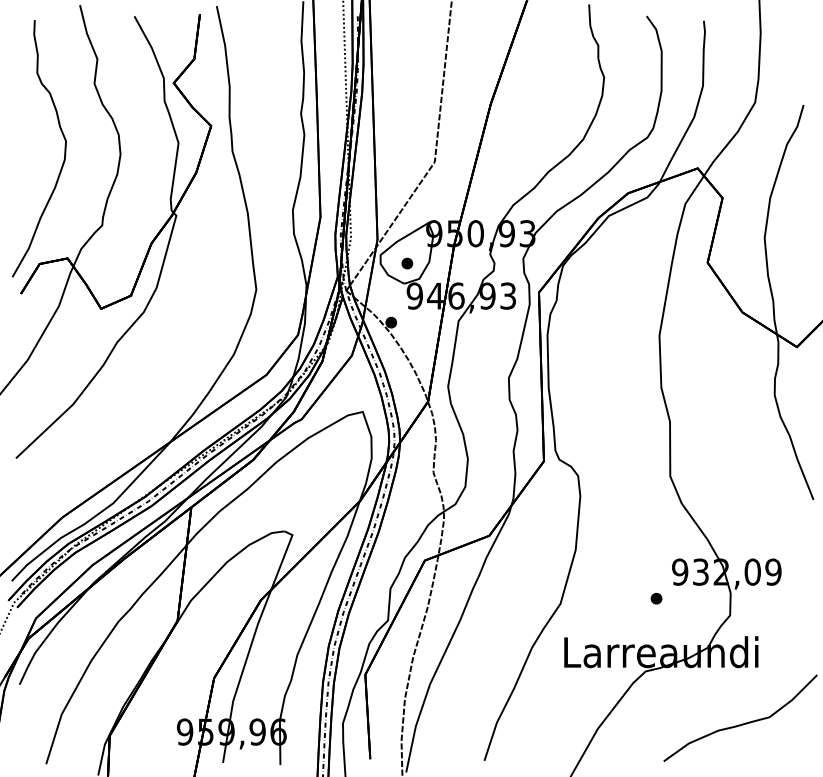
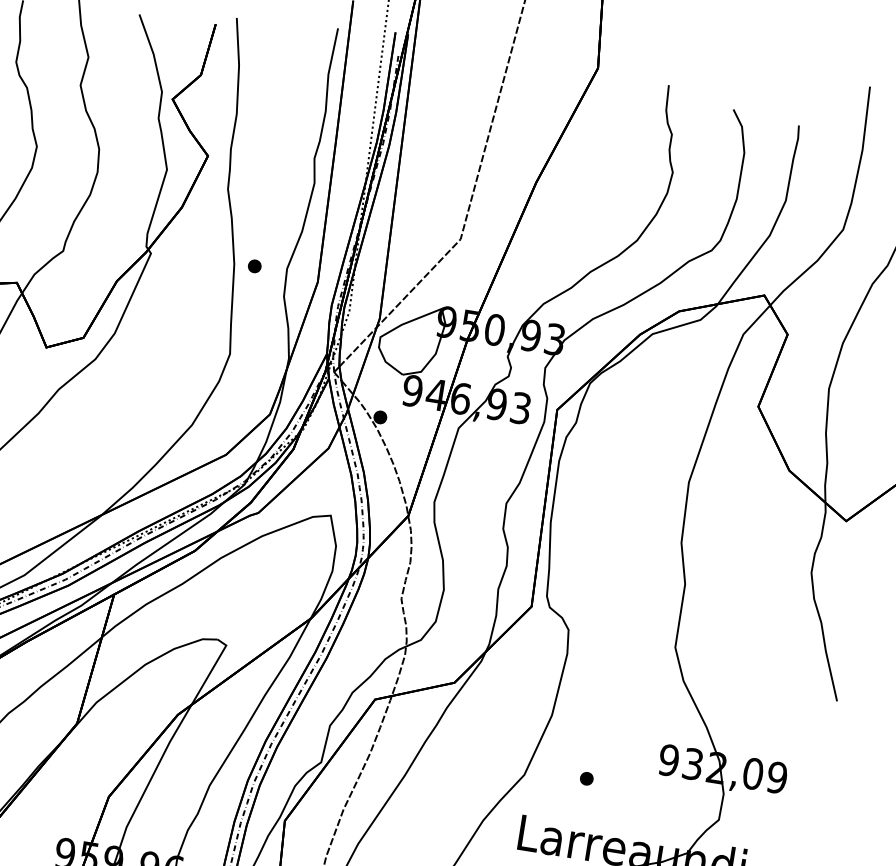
part: (407, 263) -> (254, 266), moved
part: (656, 598) -> (586, 778), moved

